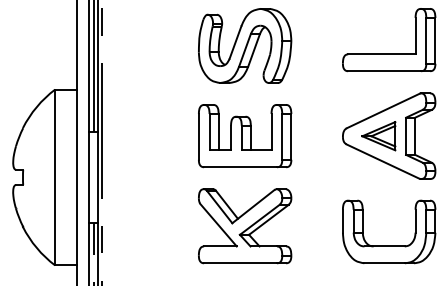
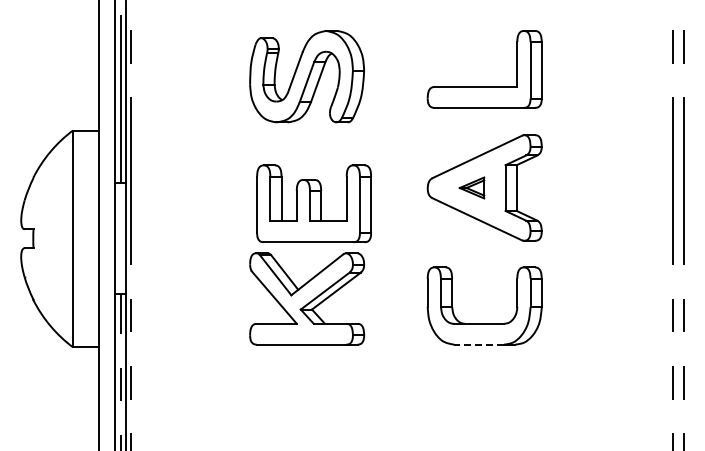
part: (244, 135) -> (313, 203), moved
part: (378, 135) -> (471, 187), size x0.6
line: (384, 263) -> (479, 344), solid -> dashed

